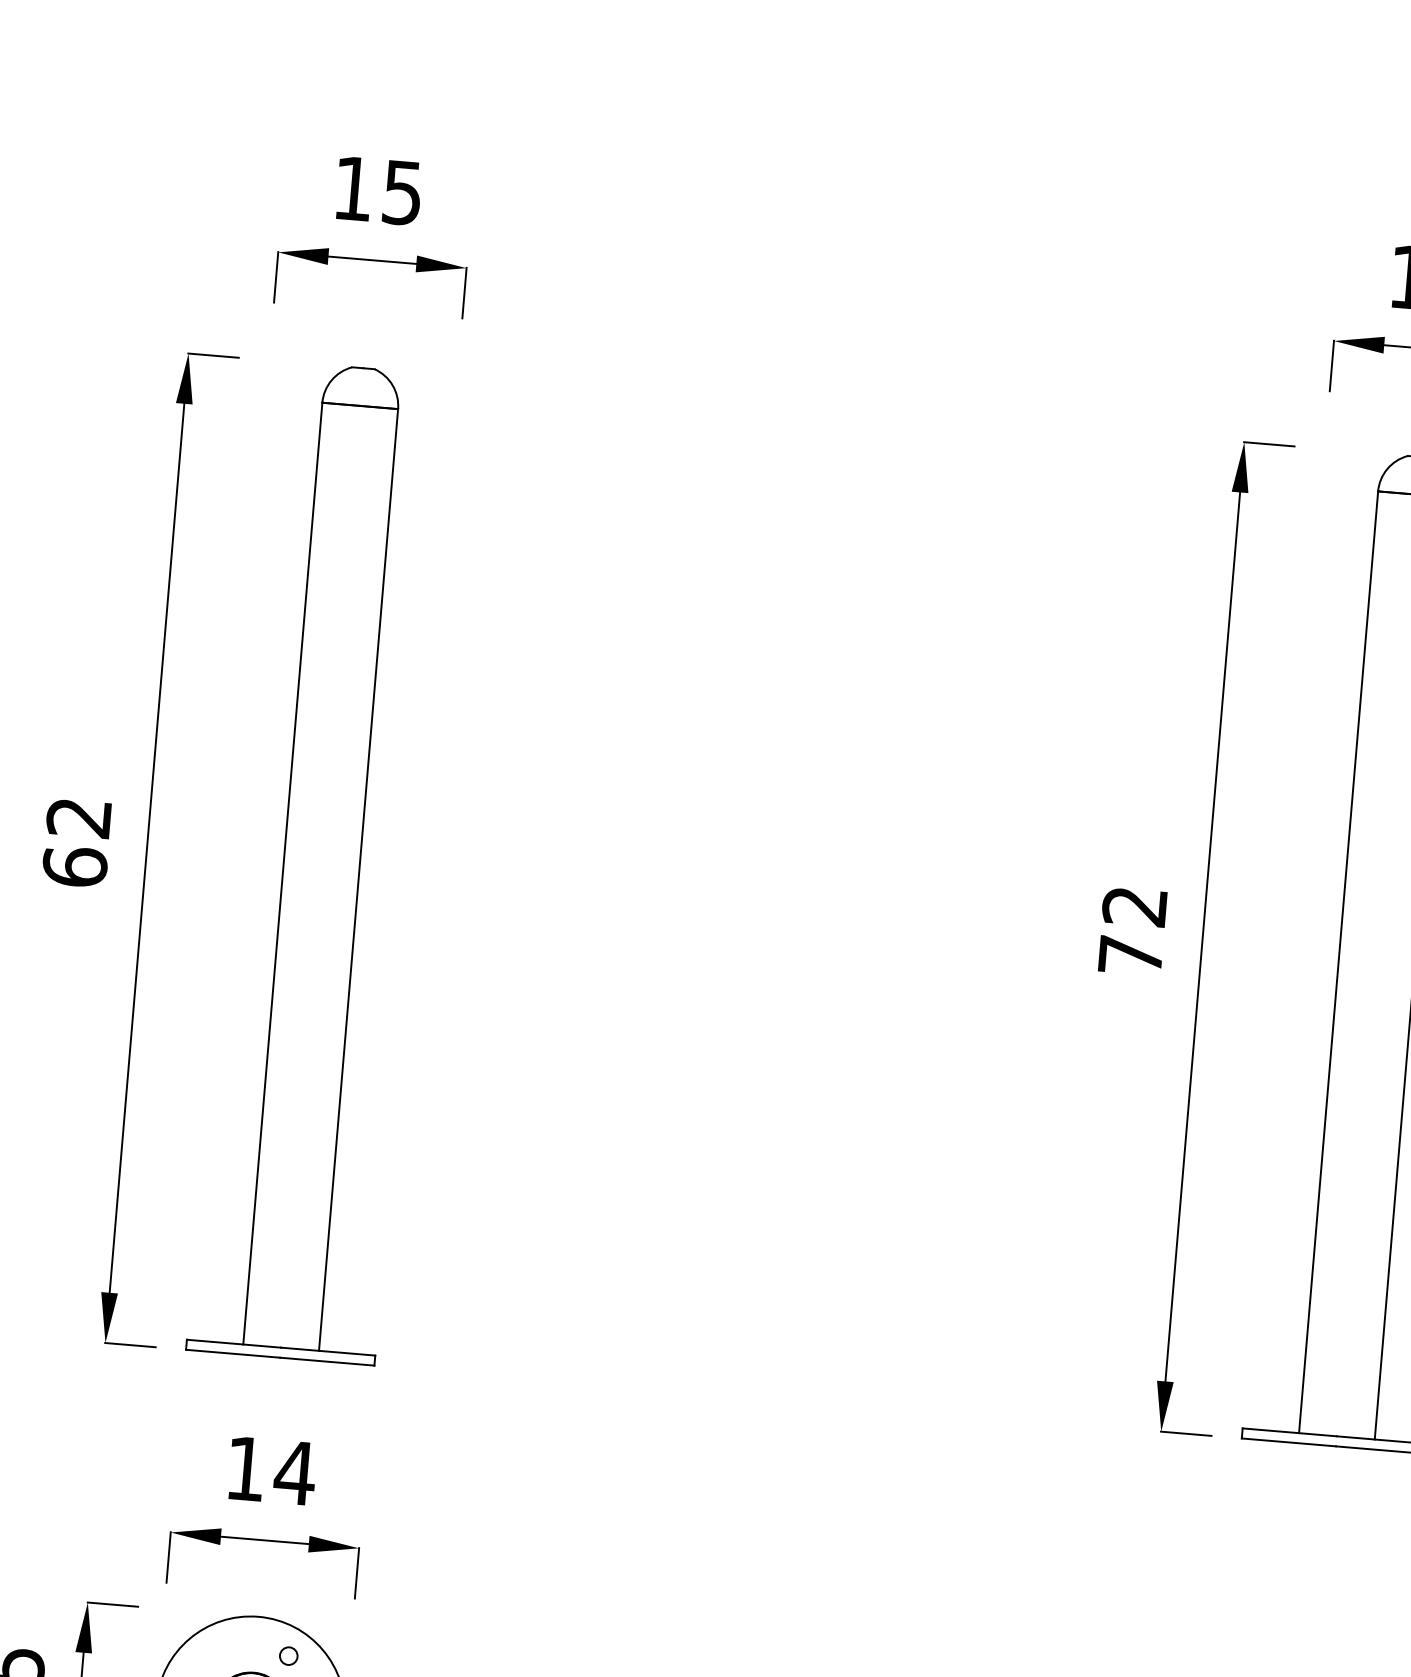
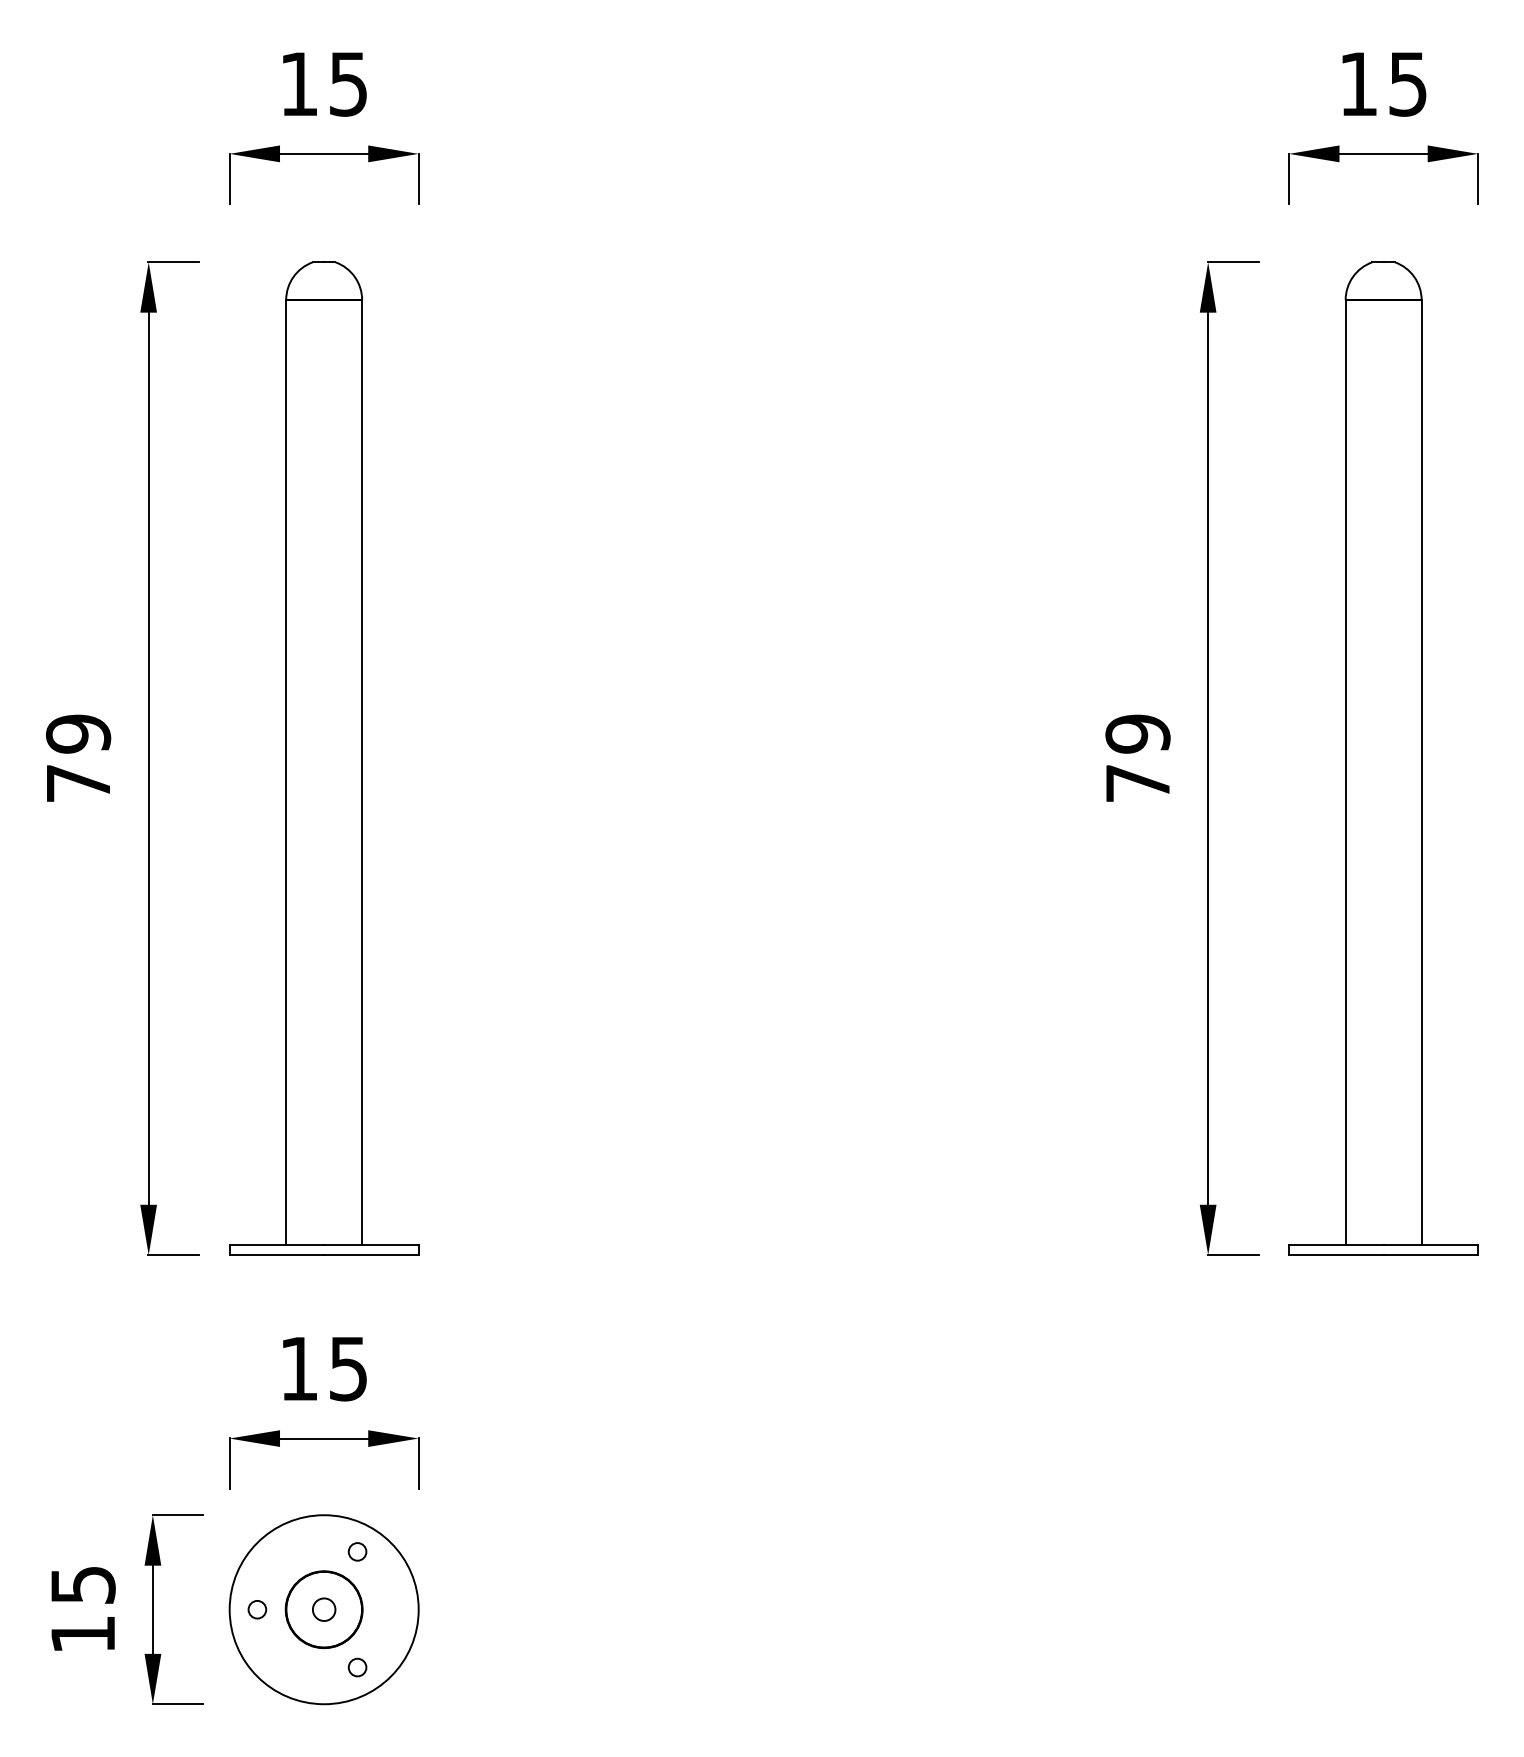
text: (77, 842) -> (78, 758), 62 -> 79
text: (1134, 905) -> (1137, 733), 72 -> 79
text: (294, 1473) -> (348, 1369), 14 -> 15

